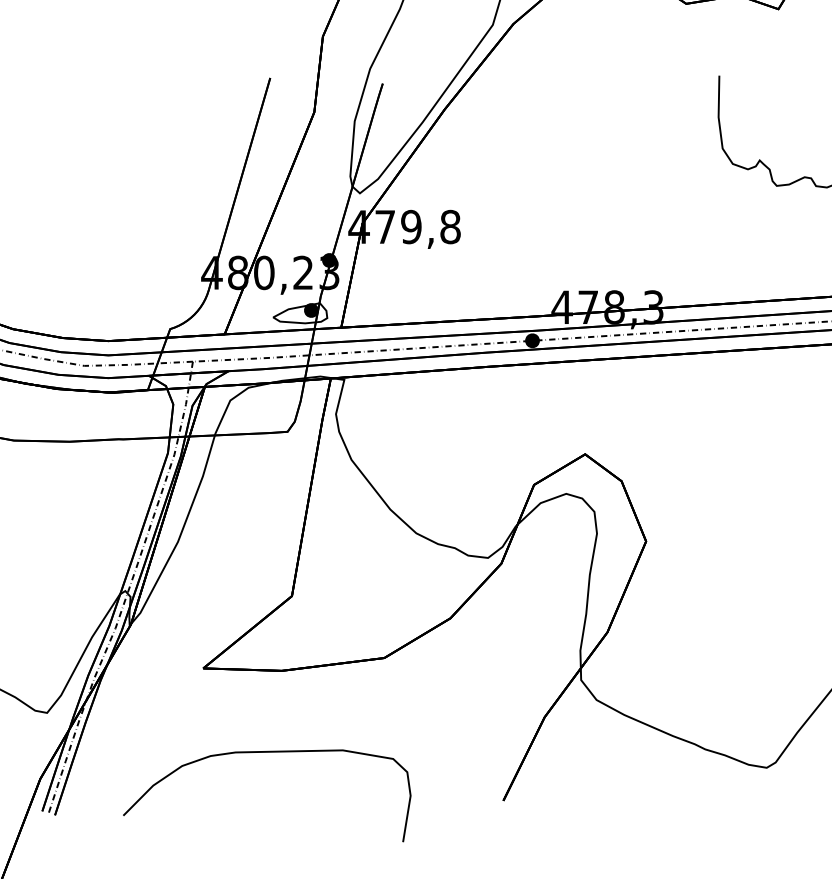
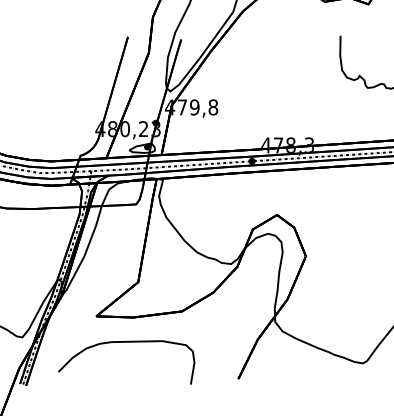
curve: (267, 753) -> (126, 342), moved

